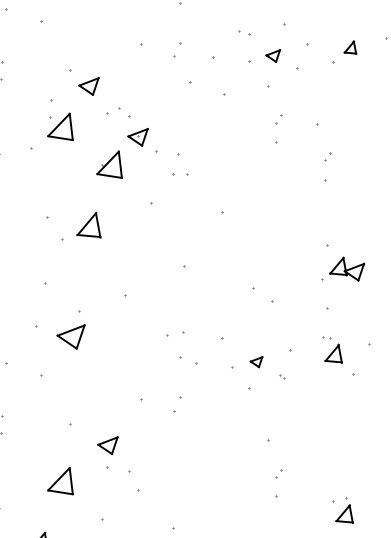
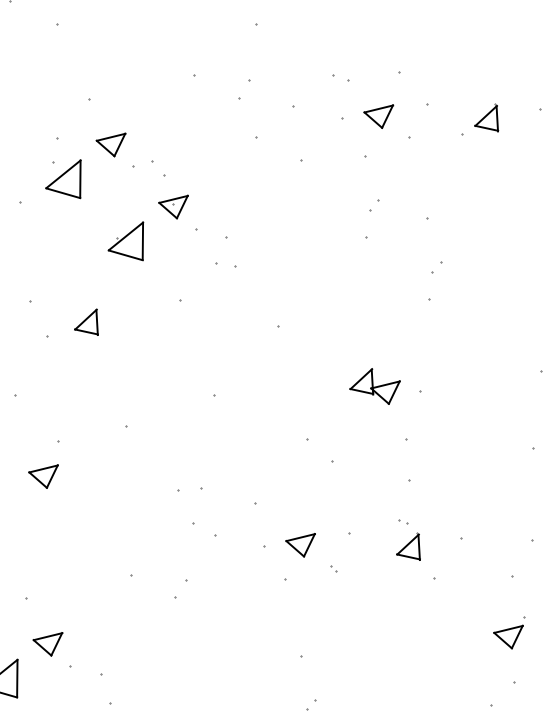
part: (350, 47) -> (488, 117), size x1.43
part: (272, 55) -> (376, 114), size x1.43
part: (88, 86) -> (109, 143), moved
part: (88, 225) -> (87, 321), size x0.71
part: (347, 268) -> (375, 384), moved
part: (70, 336) -> (41, 474), size x0.71
part: (256, 361) -> (299, 542), size x1.67
part: (107, 445) -> (46, 642), moved

